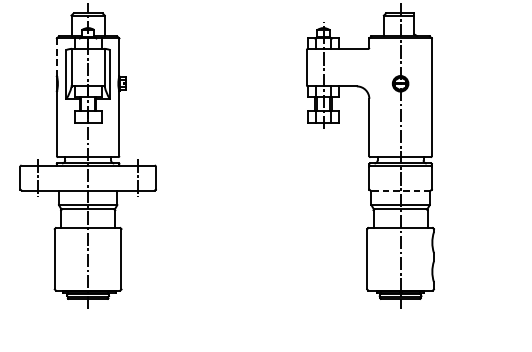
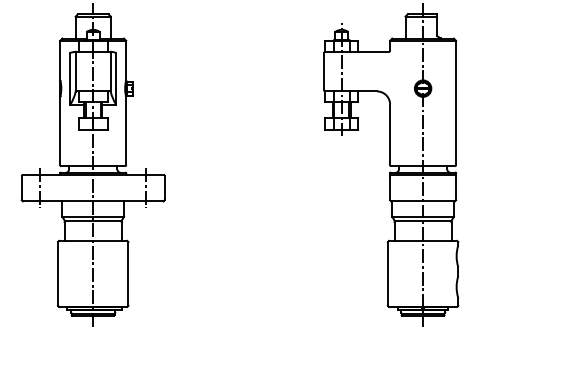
line: (57, 57) -> (60, 60), dashed -> solid
line: (400, 190) -> (423, 201), dashed -> solid

